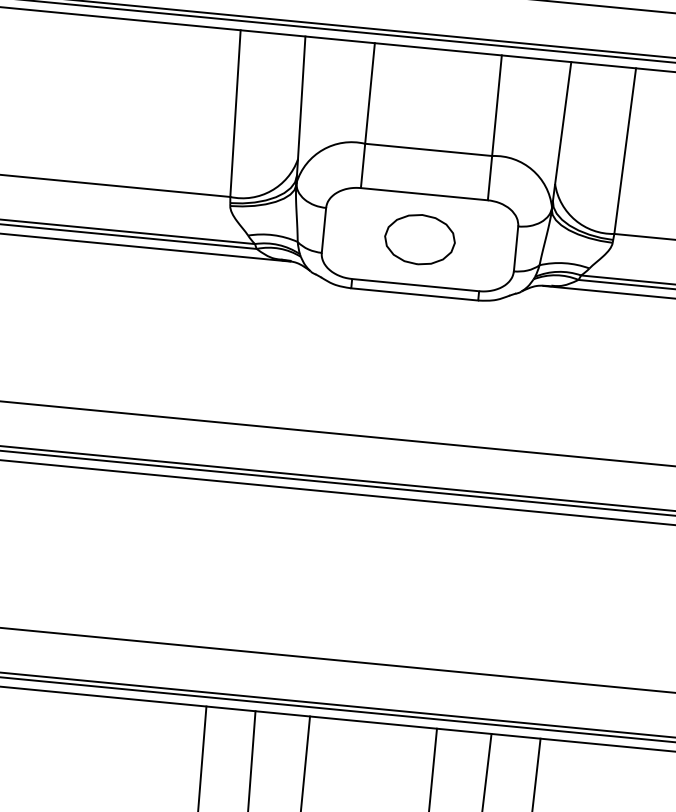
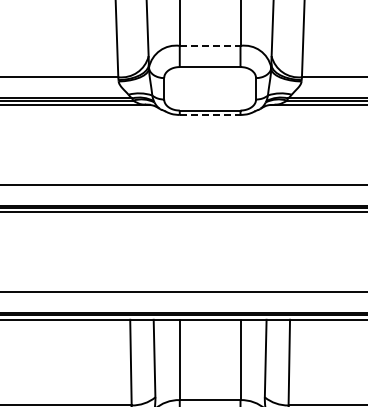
line: (429, 149) -> (210, 45), solid -> dashed
part: (418, 238) -> (209, 88), removed
line: (415, 295) -> (210, 115), solid -> dashed

